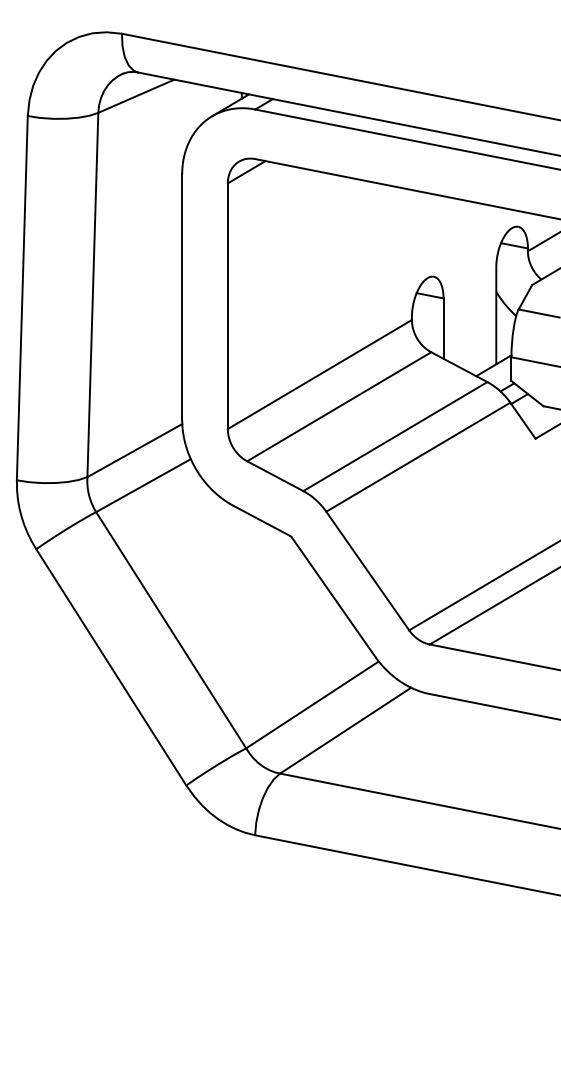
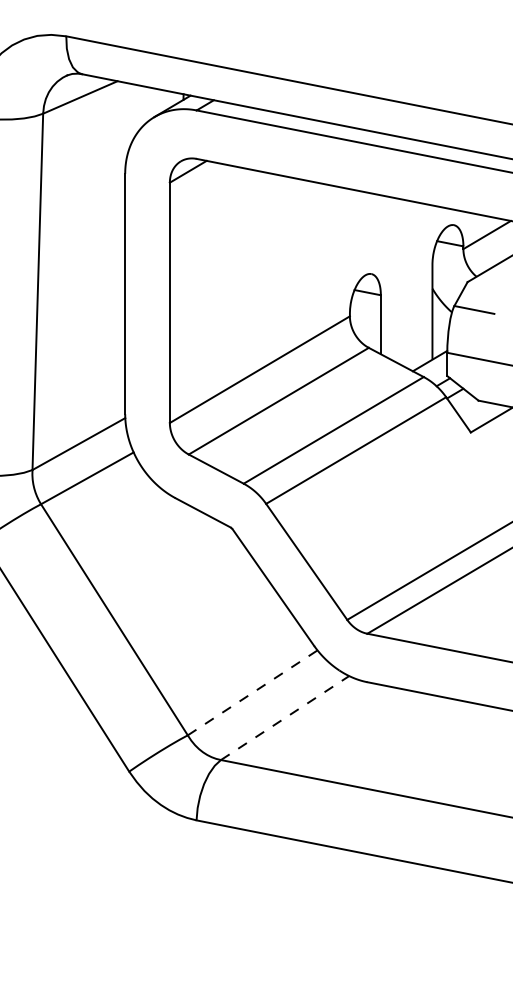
line: (312, 704) -> (252, 692), solid -> dashed
line: (346, 730) -> (285, 717), solid -> dashed

